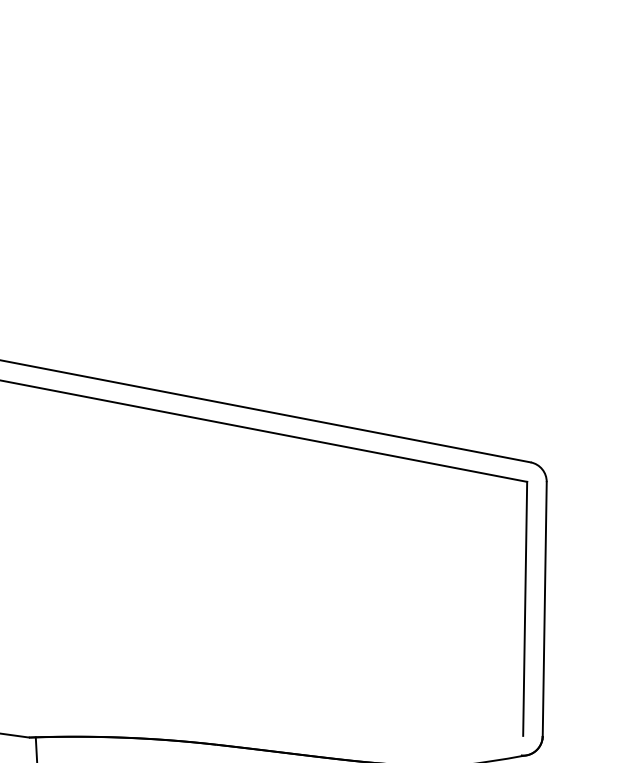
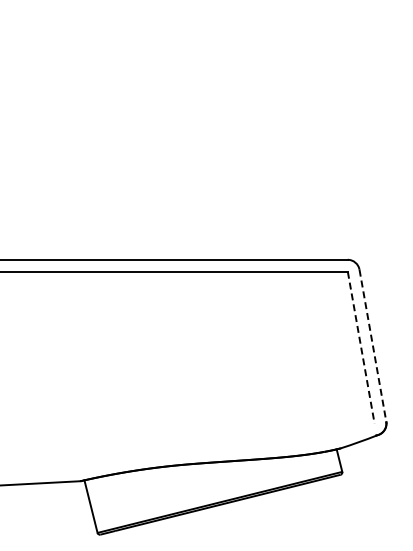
line: (525, 610) -> (361, 348), solid -> dashed
line: (543, 610) -> (372, 346), solid -> dashed

